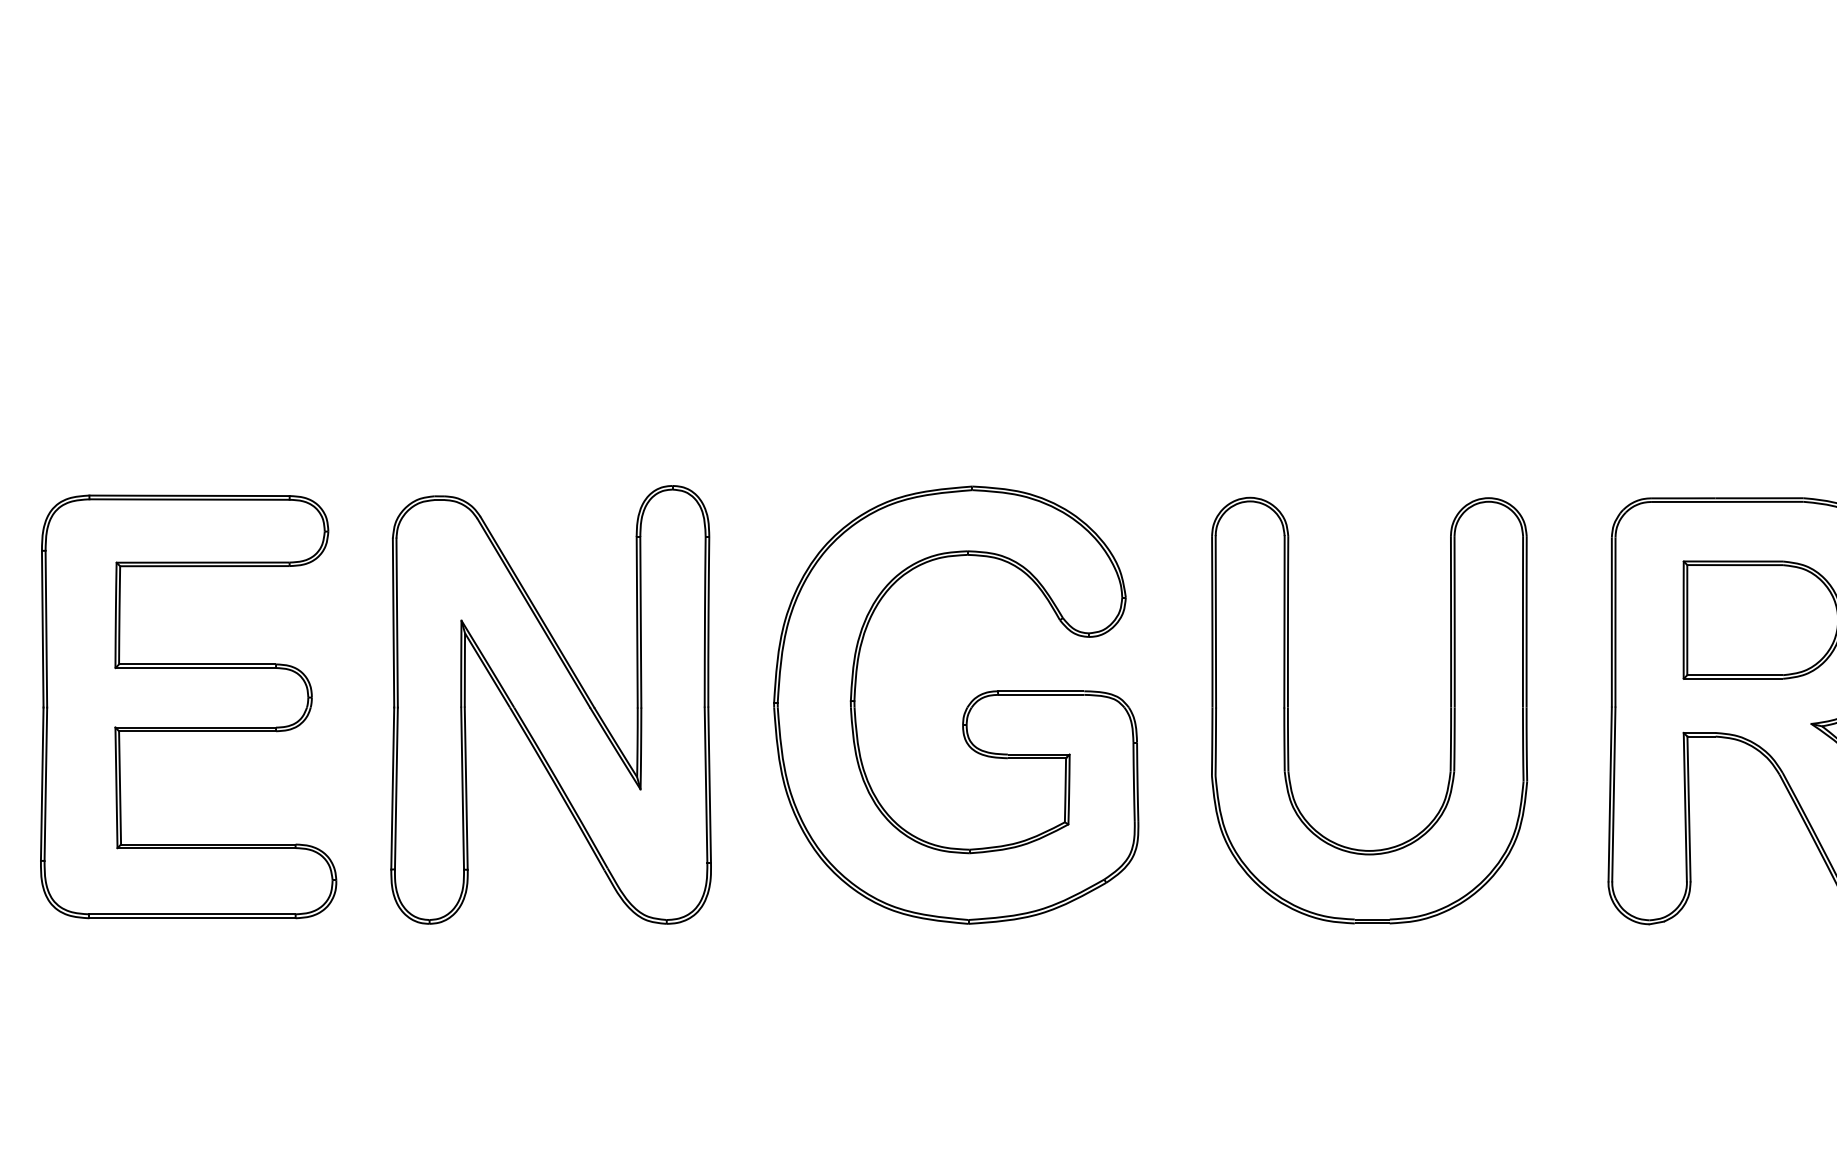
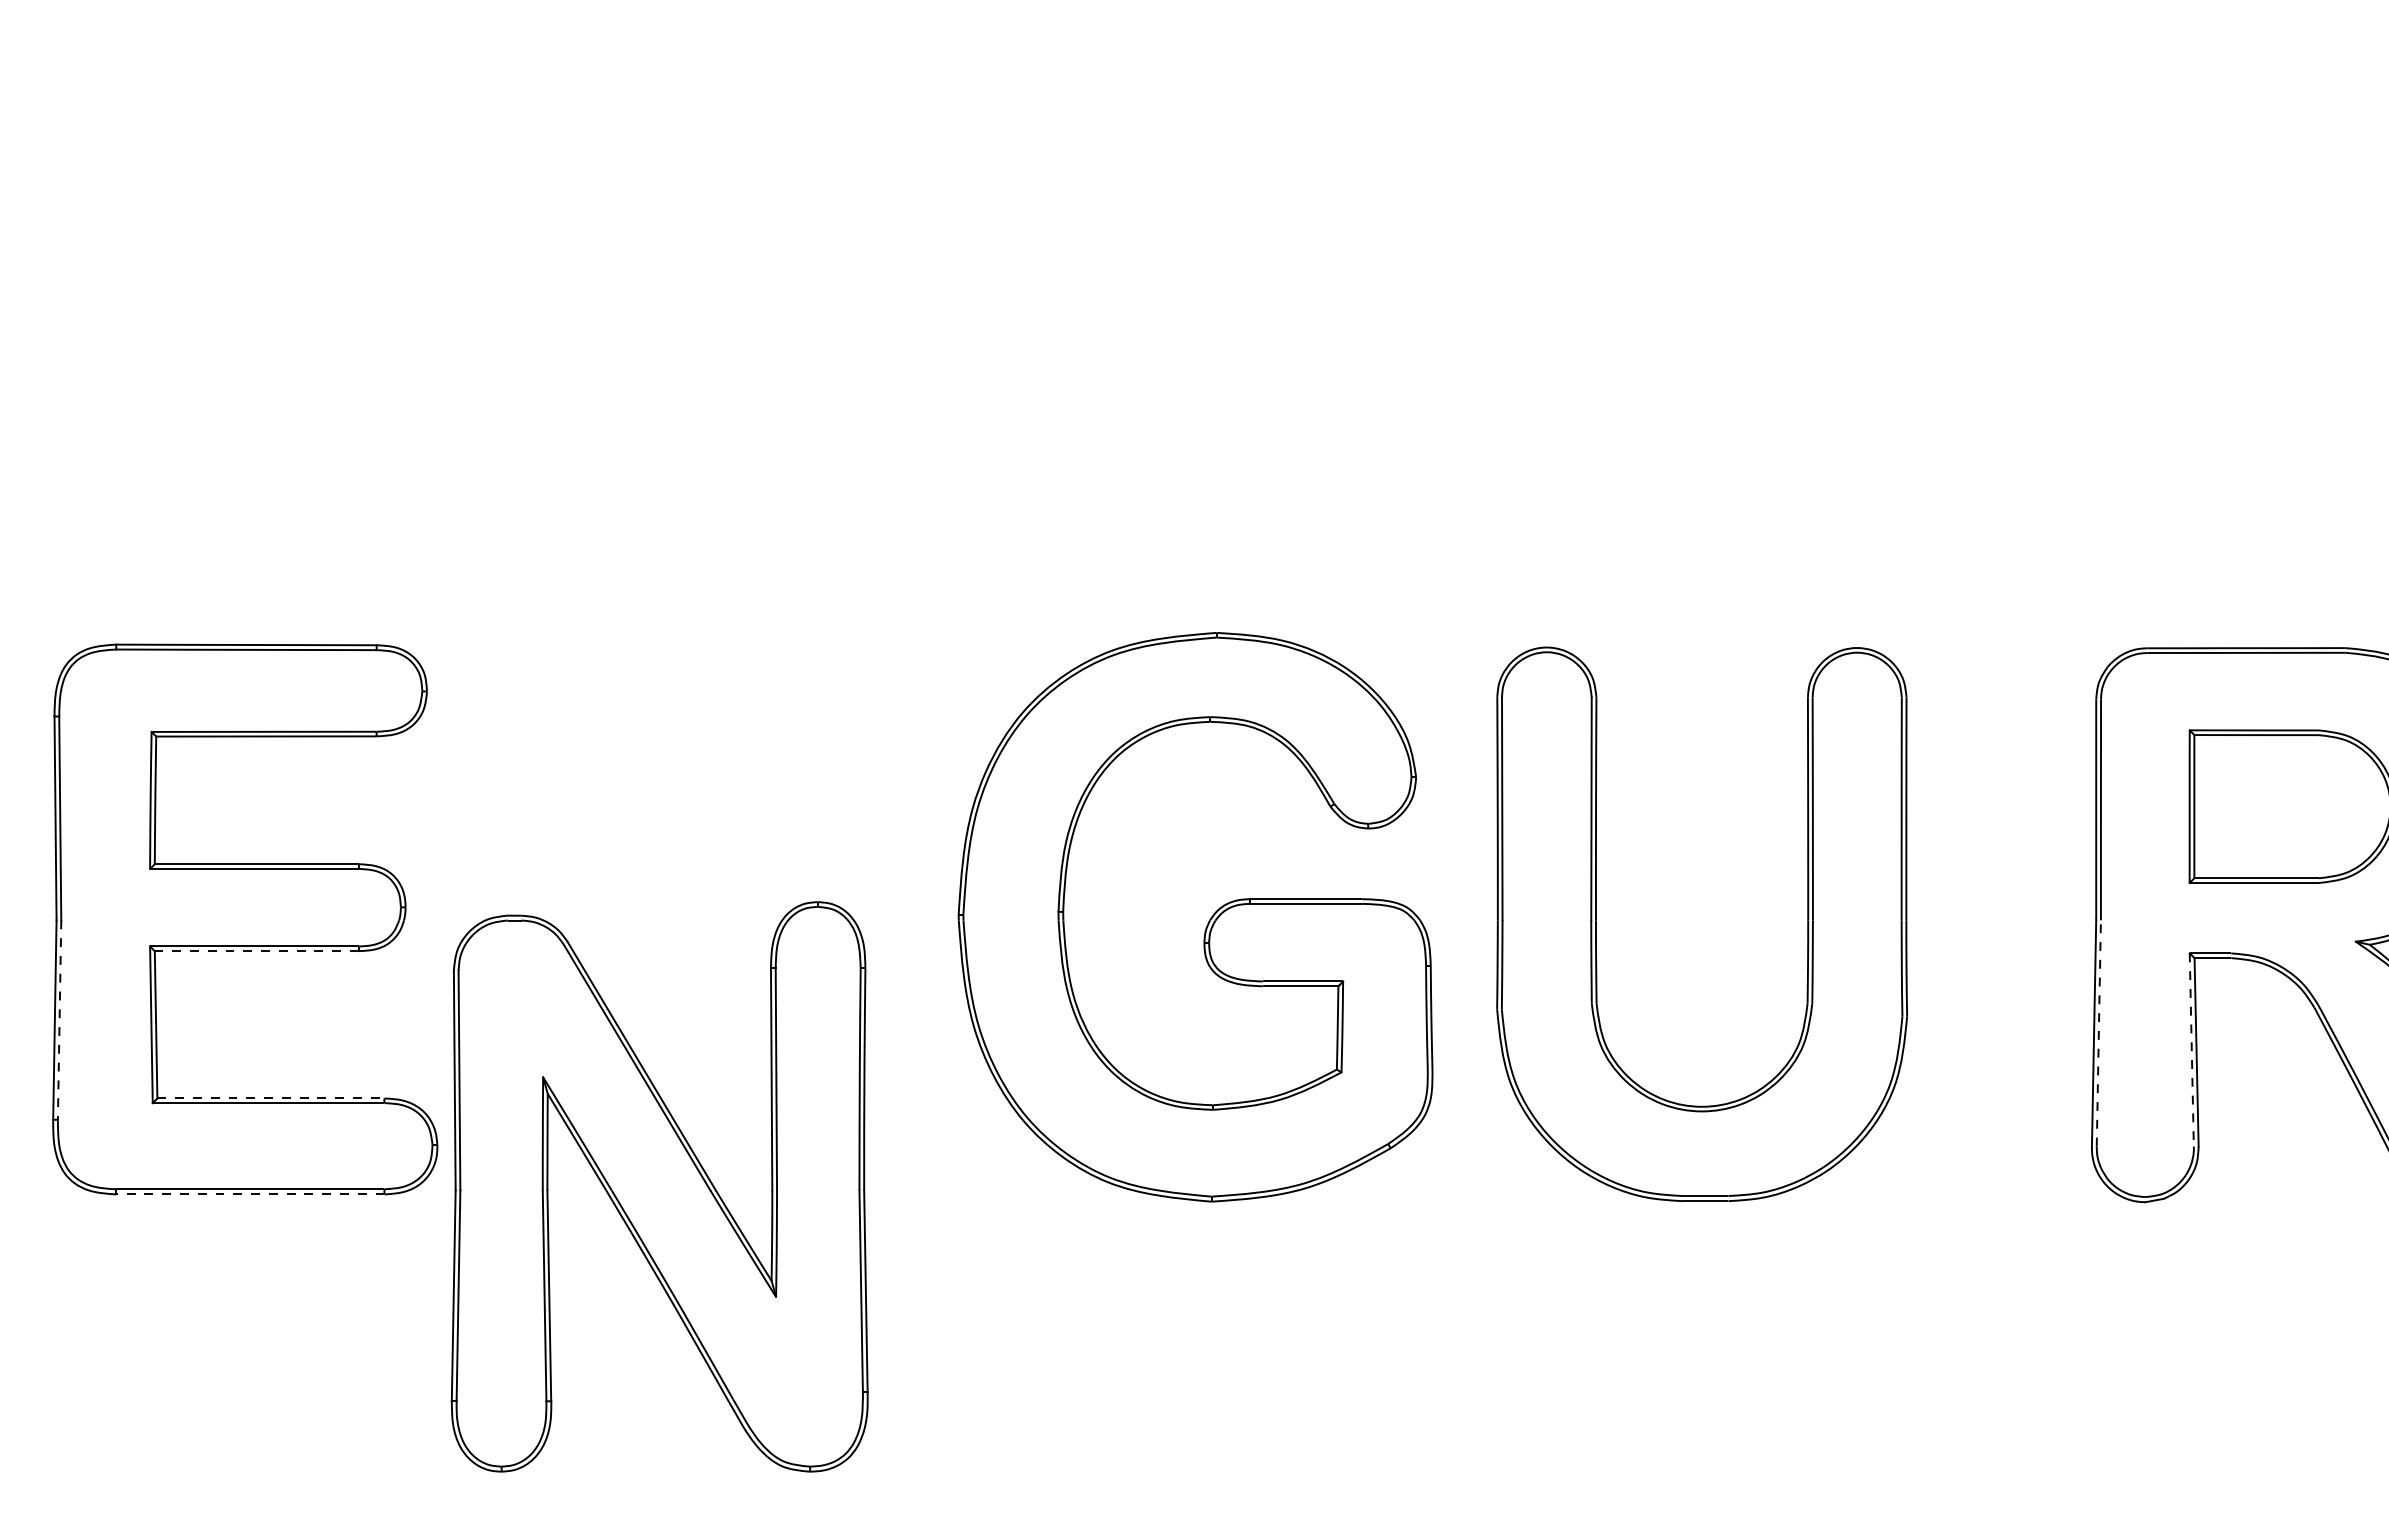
part: (550, 704) -> (659, 1186), moved
part: (965, 709) -> (1207, 923), moved
part: (1288, 709) -> (1596, 923), moved
line: (197, 731) -> (256, 951), solid -> dashed
line: (45, 784) -> (59, 1020), solid -> dashed
line: (1613, 793) -> (2098, 1032), solid -> dashed
line: (1685, 806) -> (2191, 1049), solid -> dashed
line: (208, 844) -> (271, 1098), solid -> dashed
line: (192, 918) -> (250, 1194), solid -> dashed

